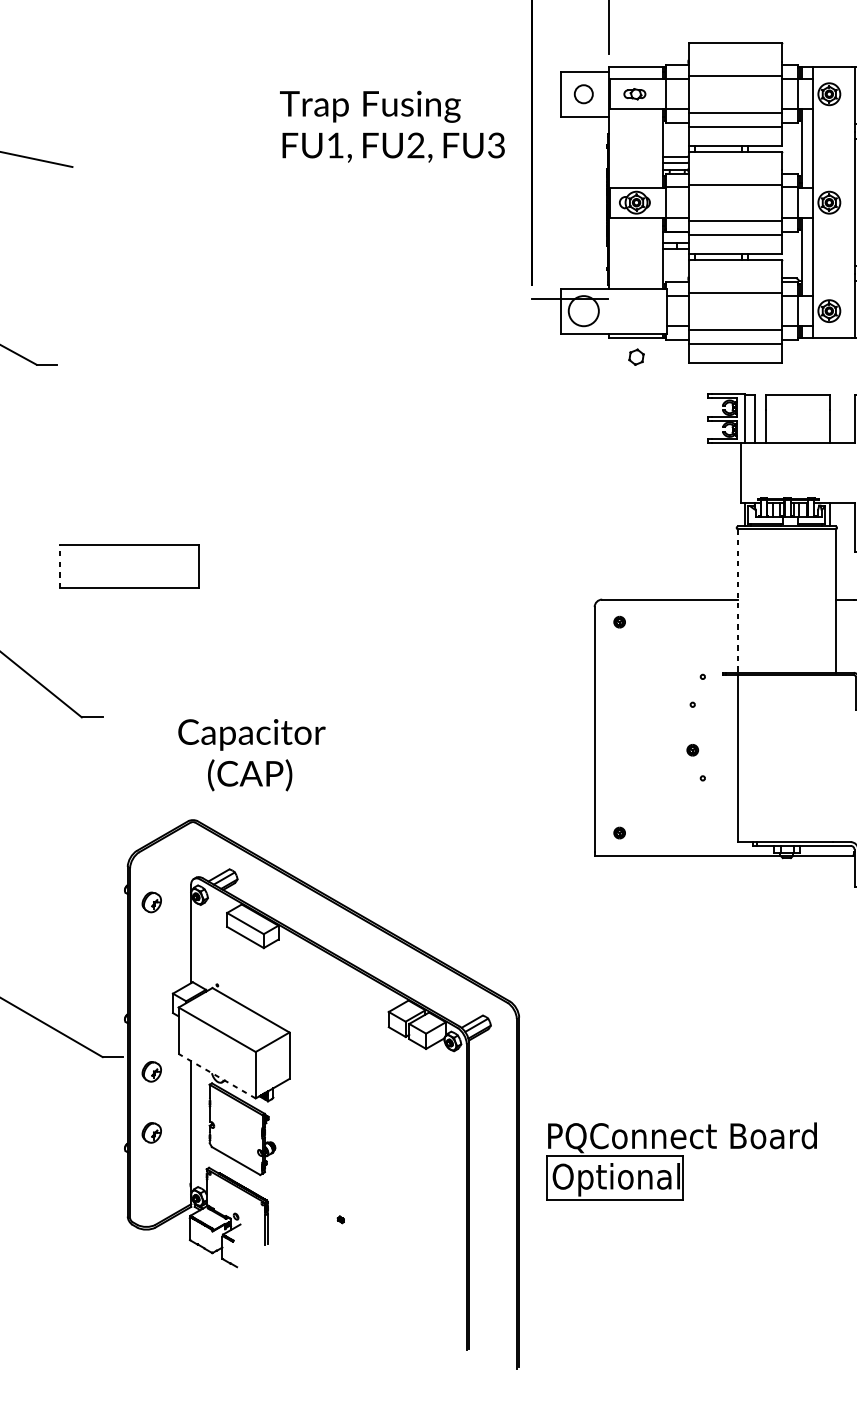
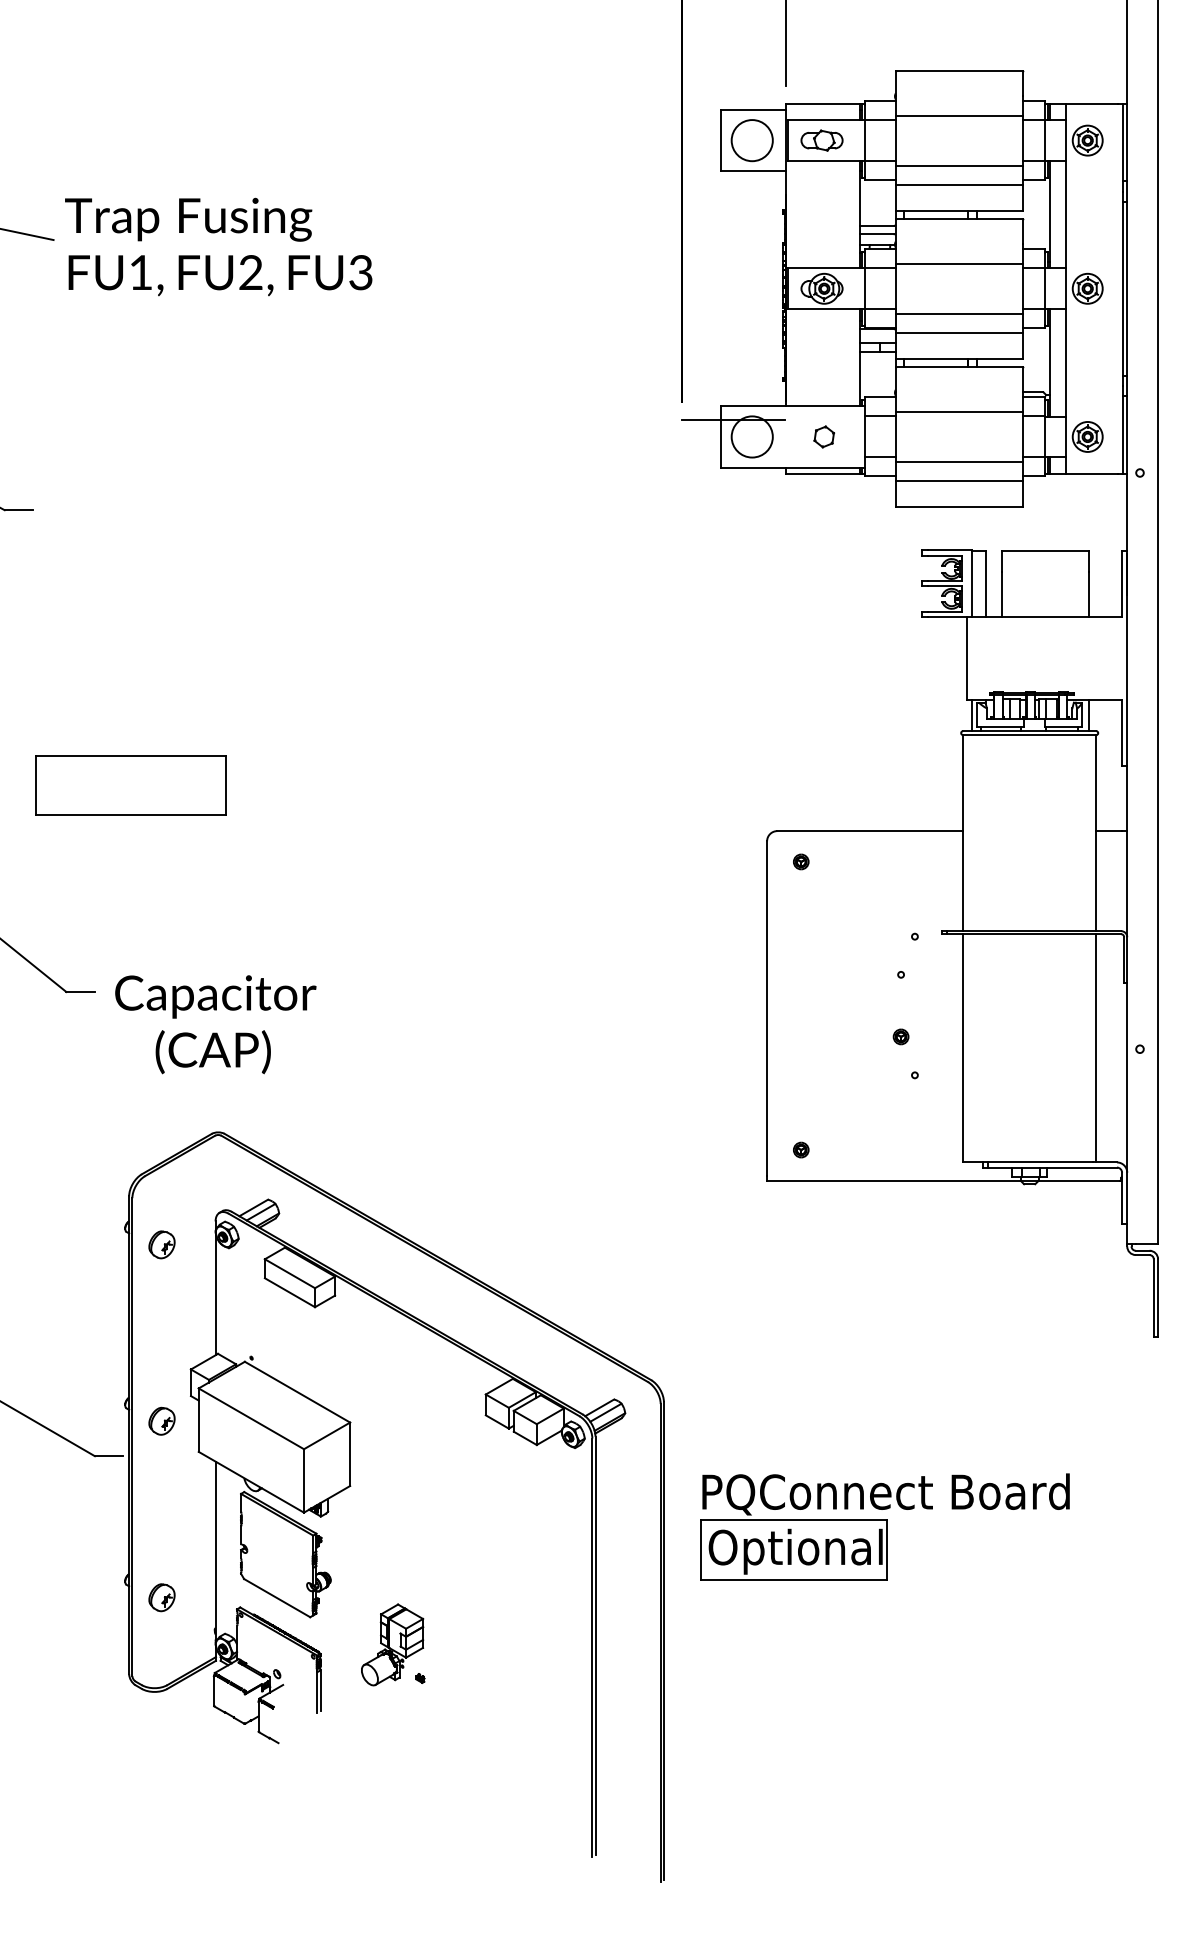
circle: (583, 94) -> (751, 140), size x1.67
part: (634, 94) -> (821, 140), size x1.43
text: (392, 126) -> (218, 246), moved
part: (636, 356) -> (824, 436), moved
line: (59, 566) -> (36, 785), dashed -> solid
line: (738, 601) -> (963, 833), dashed -> solid
text: (251, 755) -> (215, 1024), moved
line: (835, 758) -> (1096, 1048), added
part: (151, 1071) -> (161, 1420), moved
line: (217, 1076) -> (251, 1482), dashed -> solid
part: (151, 1132) -> (161, 1597), moved
part: (681, 1161) -> (884, 1526), moved
part: (320, 1194) -> (392, 1644), added

